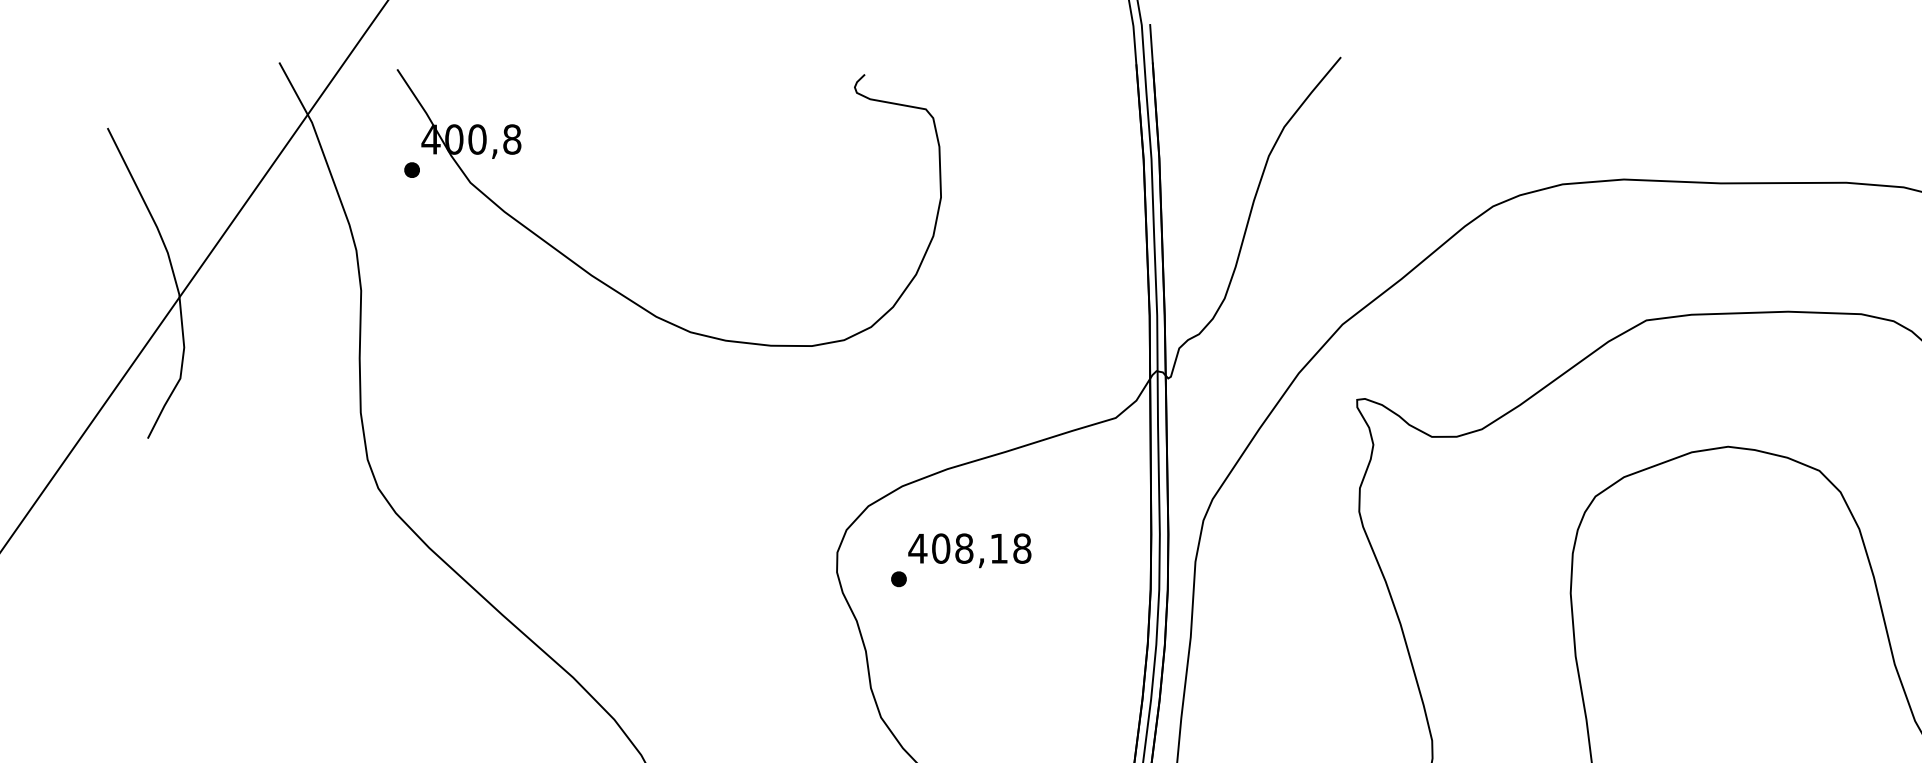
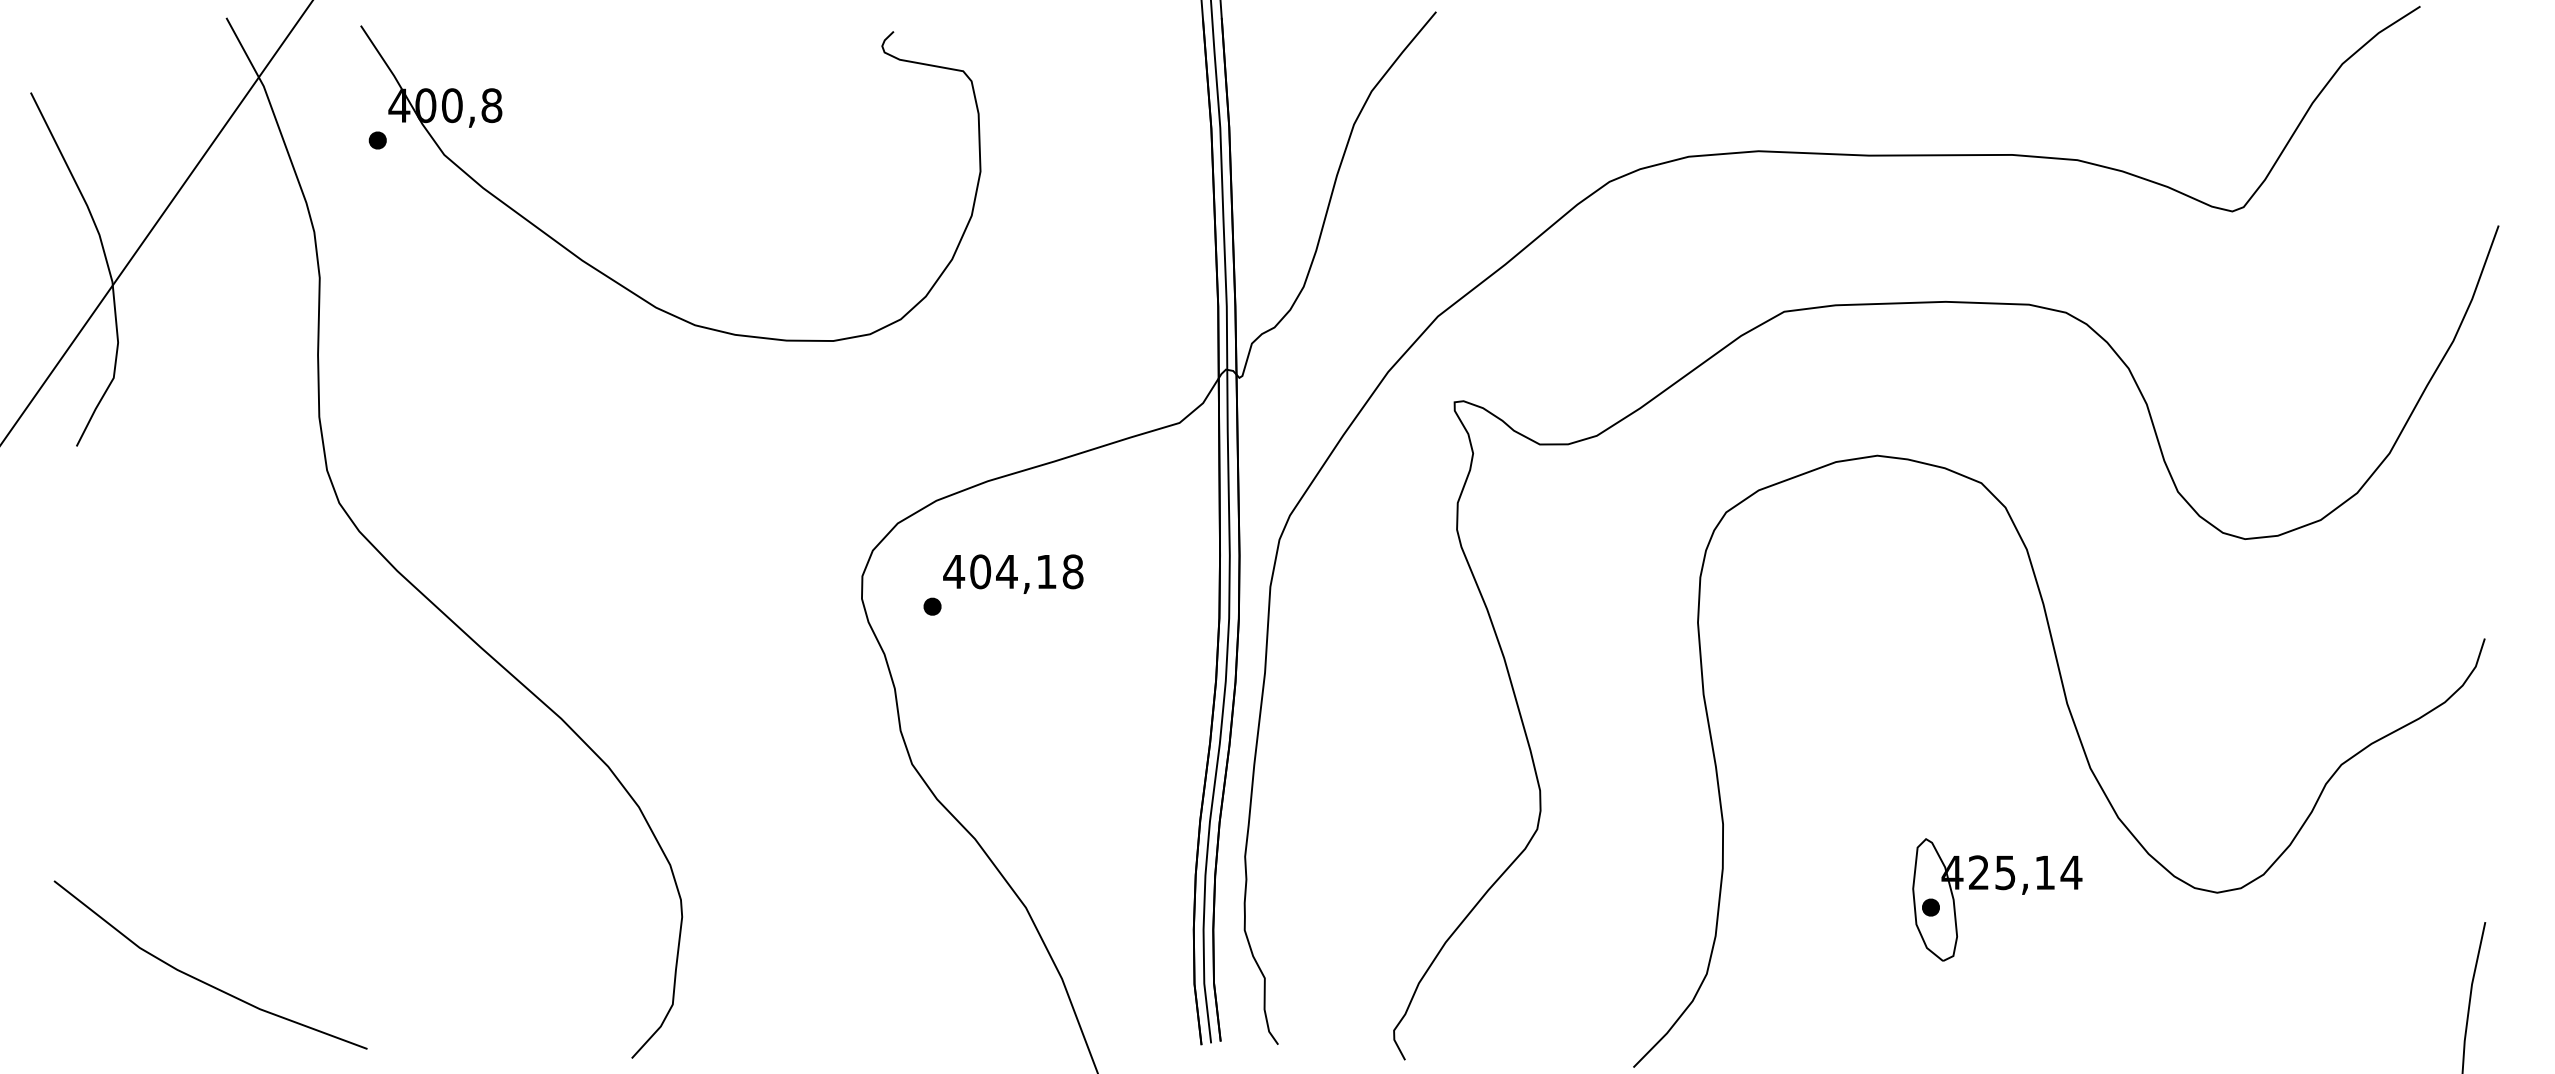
text: (963, 548) -> (1006, 571), 408,18 -> 404,18

